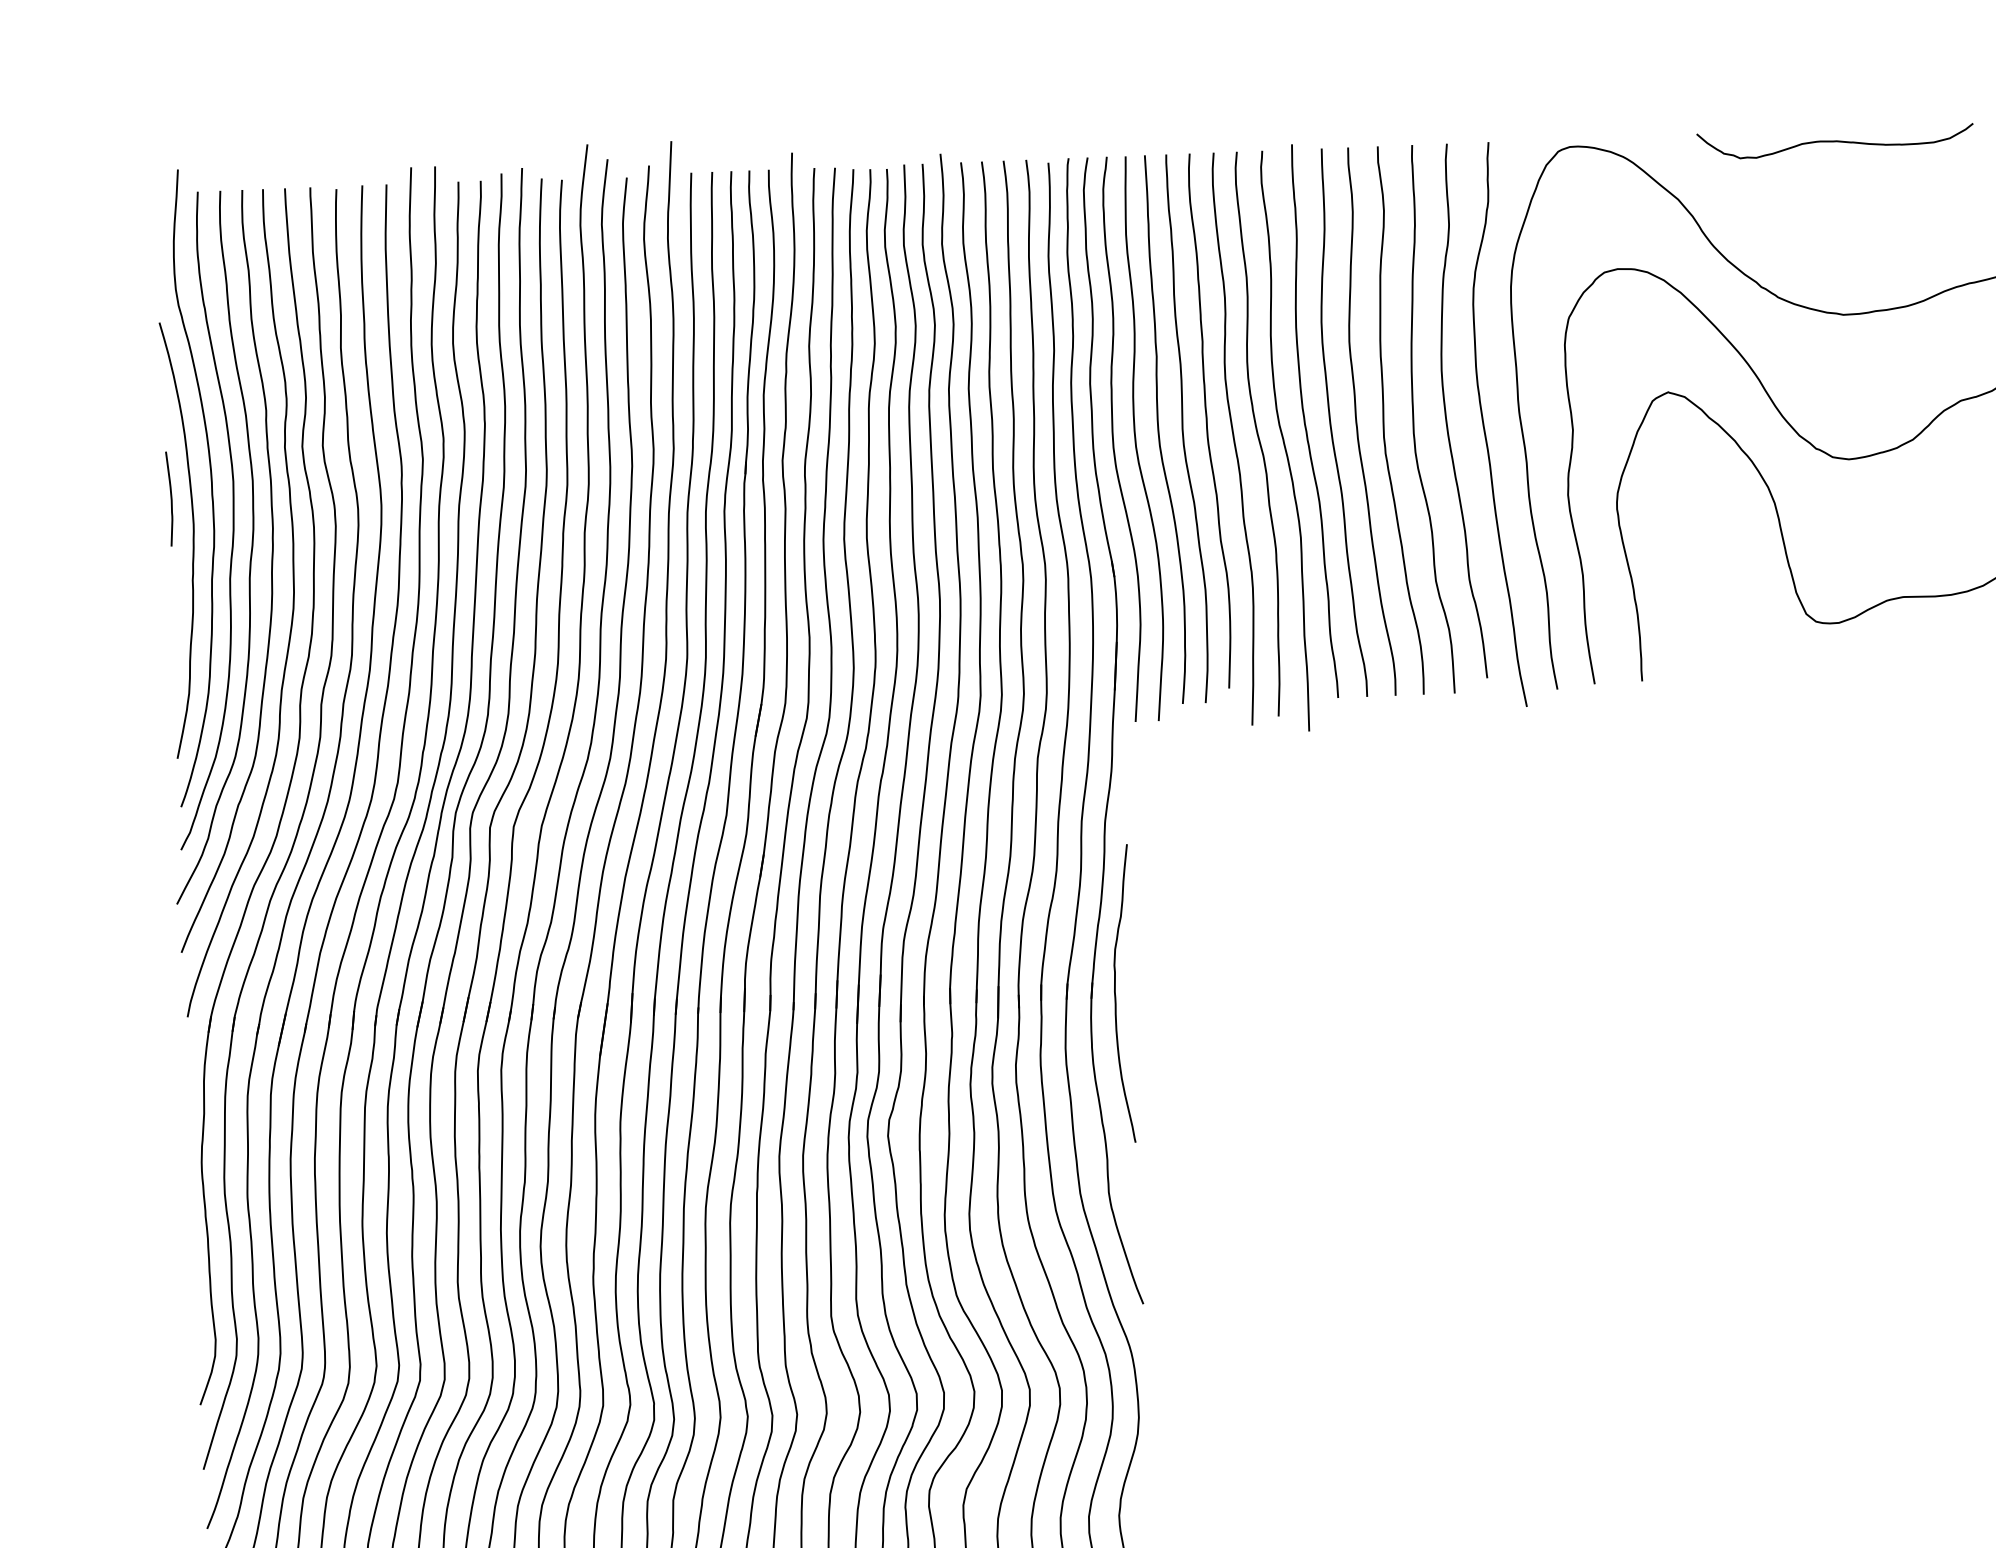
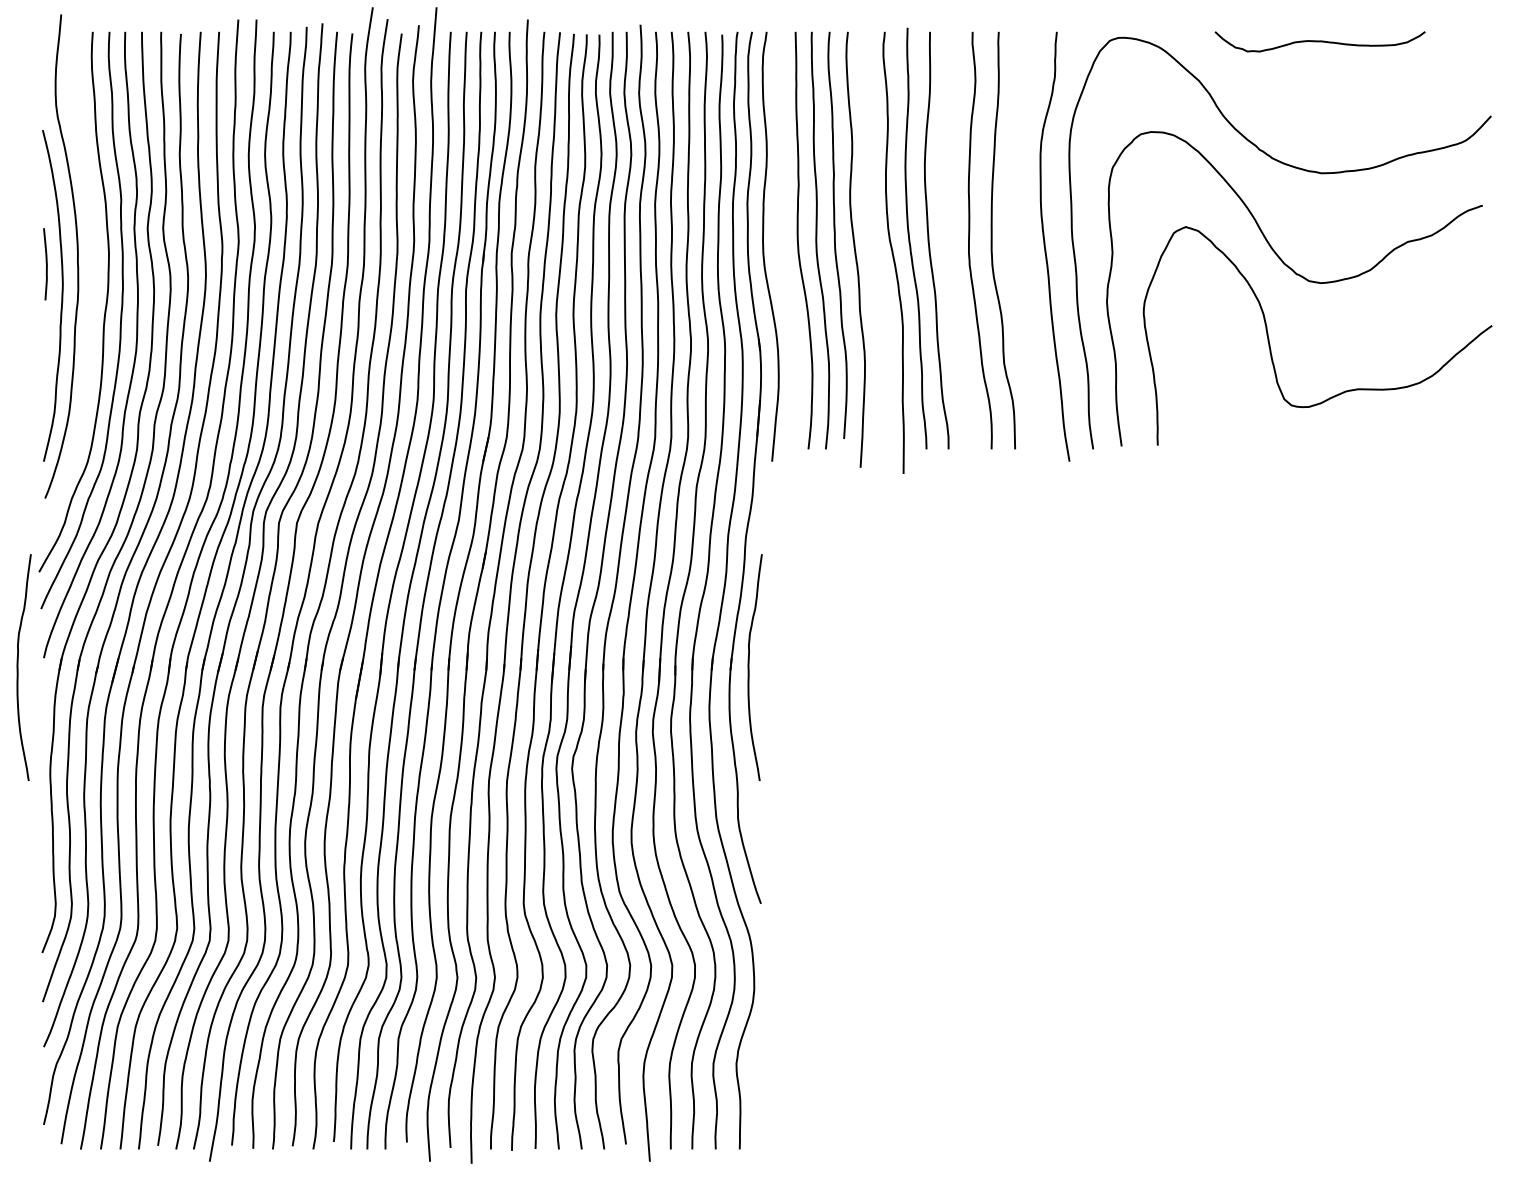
curve: (1447, 412) -> (1017, 235), removed
curve: (1357, 422) -> (949, 240), removed
curve: (1258, 433) -> (873, 246), removed
curve: (1137, 439) -> (781, 247), removed
curve: (232, 519) -> (92, 281), removed
curve: (154, 1030) -> (18, 667), added

